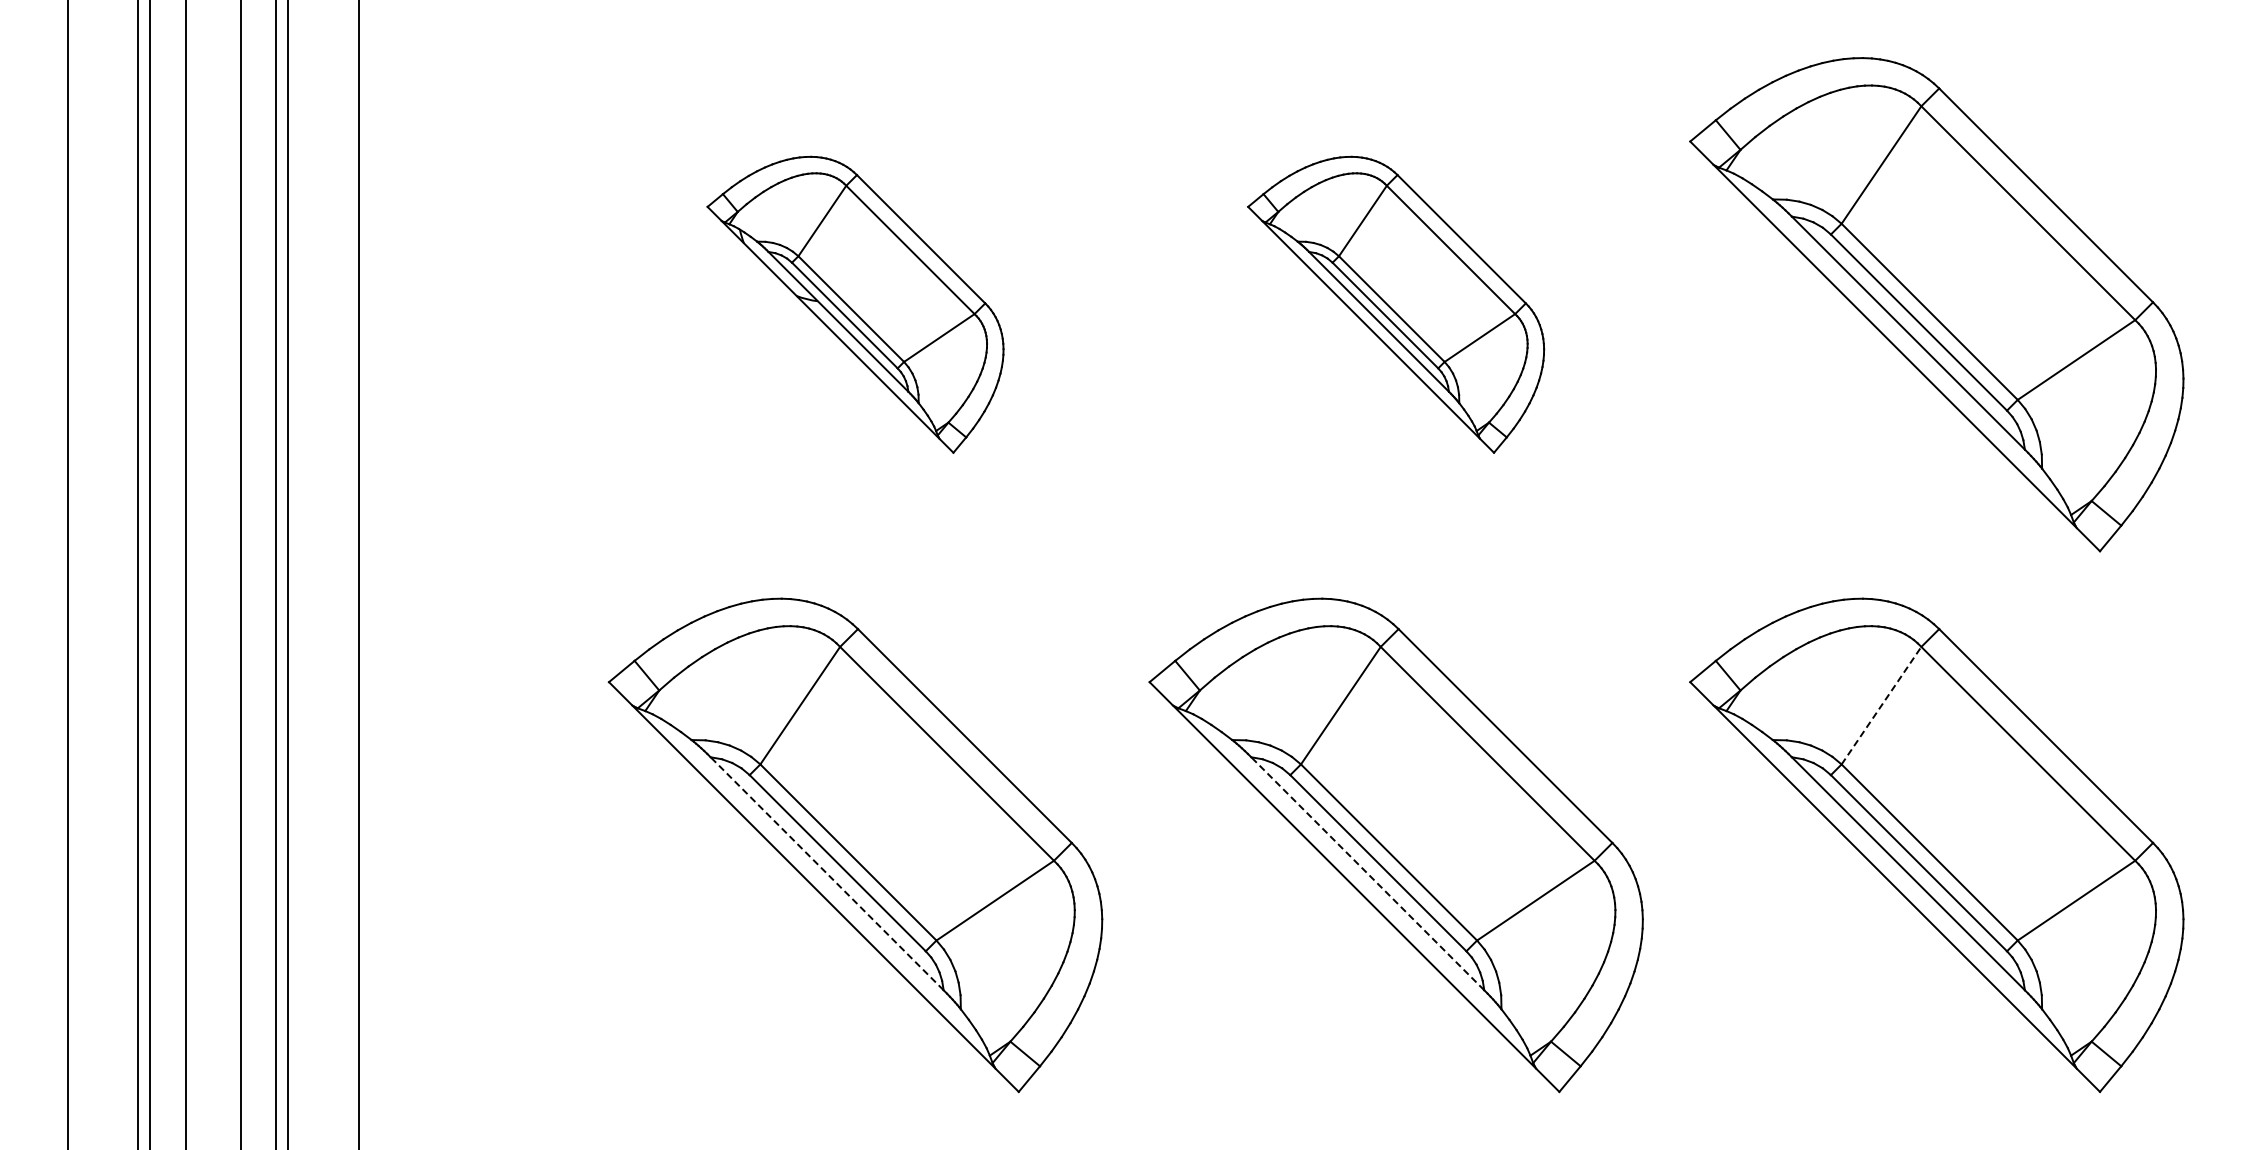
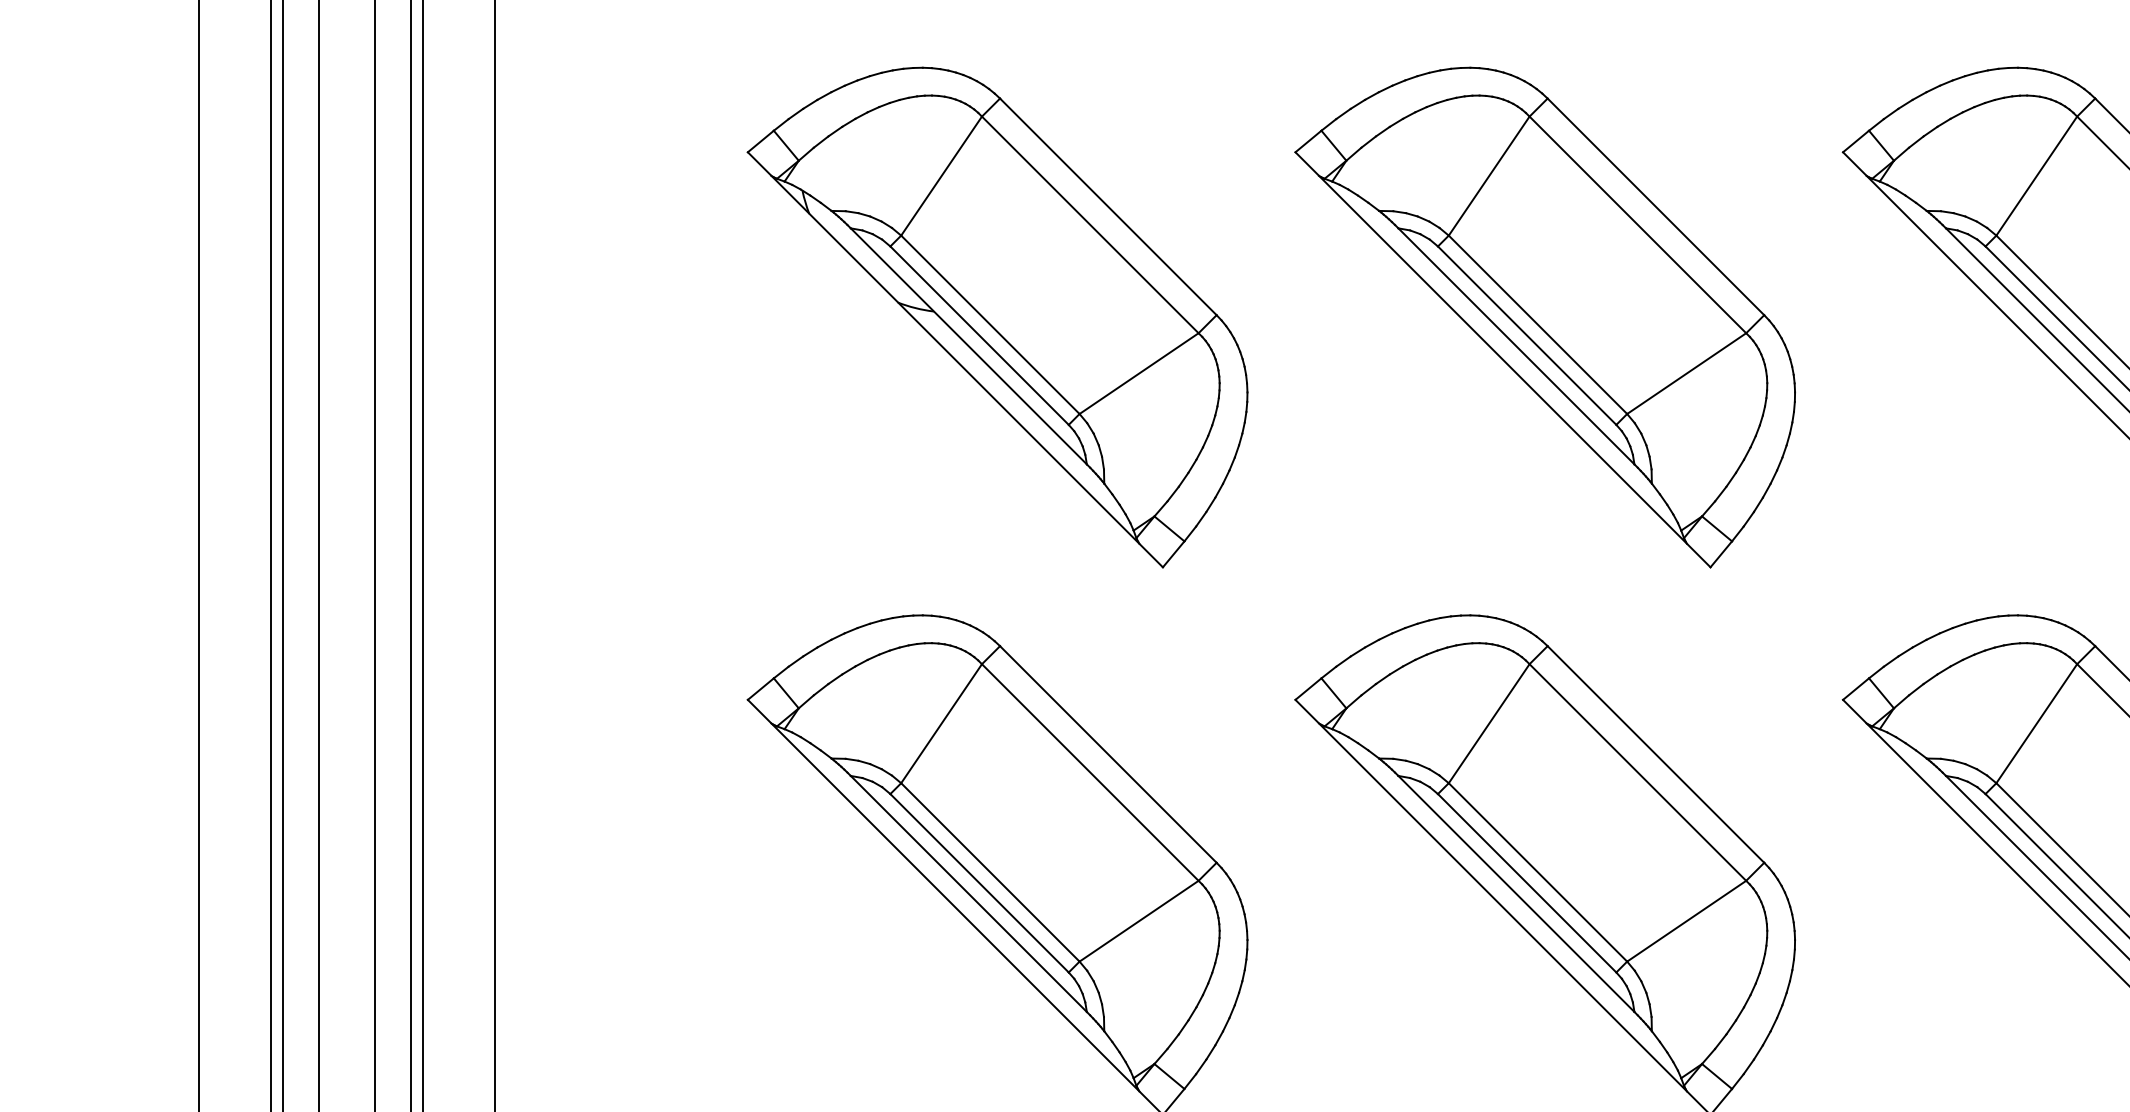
part: (855, 304) -> (997, 317), size x1.67
part: (1395, 304) -> (1544, 317), size x1.67
line: (1881, 705) -> (2036, 723), dashed -> solid
line: (827, 873) -> (969, 893), dashed -> solid
line: (1367, 873) -> (1516, 893), dashed -> solid

